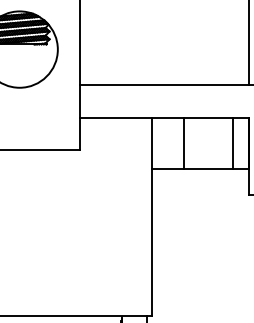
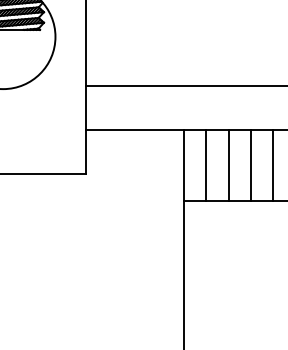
line: (168, 143) -> (206, 165), added
line: (200, 143) -> (250, 165), added
line: (216, 143) -> (272, 165), added

